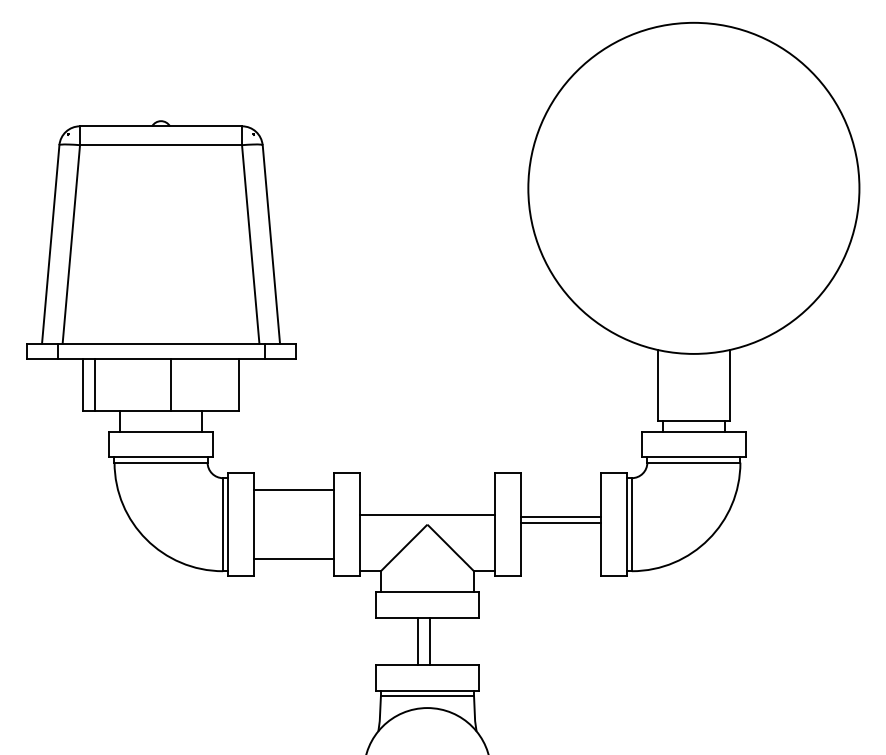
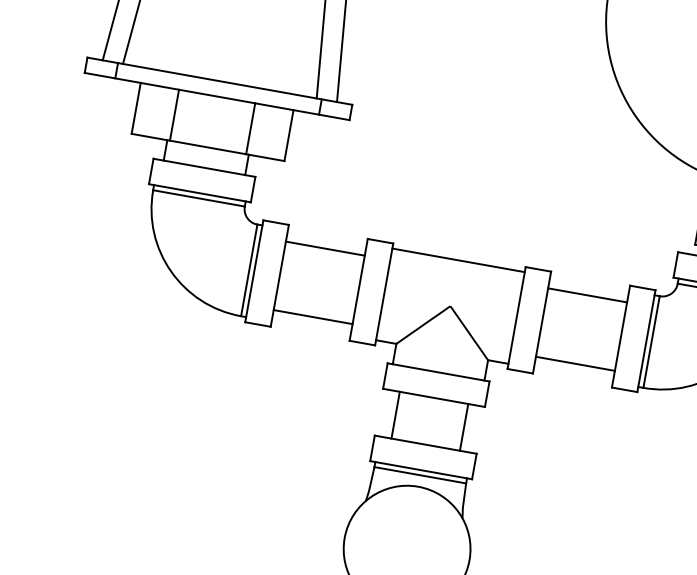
line: (95, 384) -> (174, 114), moved
line: (170, 384) -> (250, 128), moved
line: (427, 515) -> (458, 260), moved
line: (560, 517) -> (575, 363), moved
line: (560, 522) -> (587, 294), moved
line: (417, 641) -> (395, 415), moved
line: (430, 641) -> (464, 427), moved

